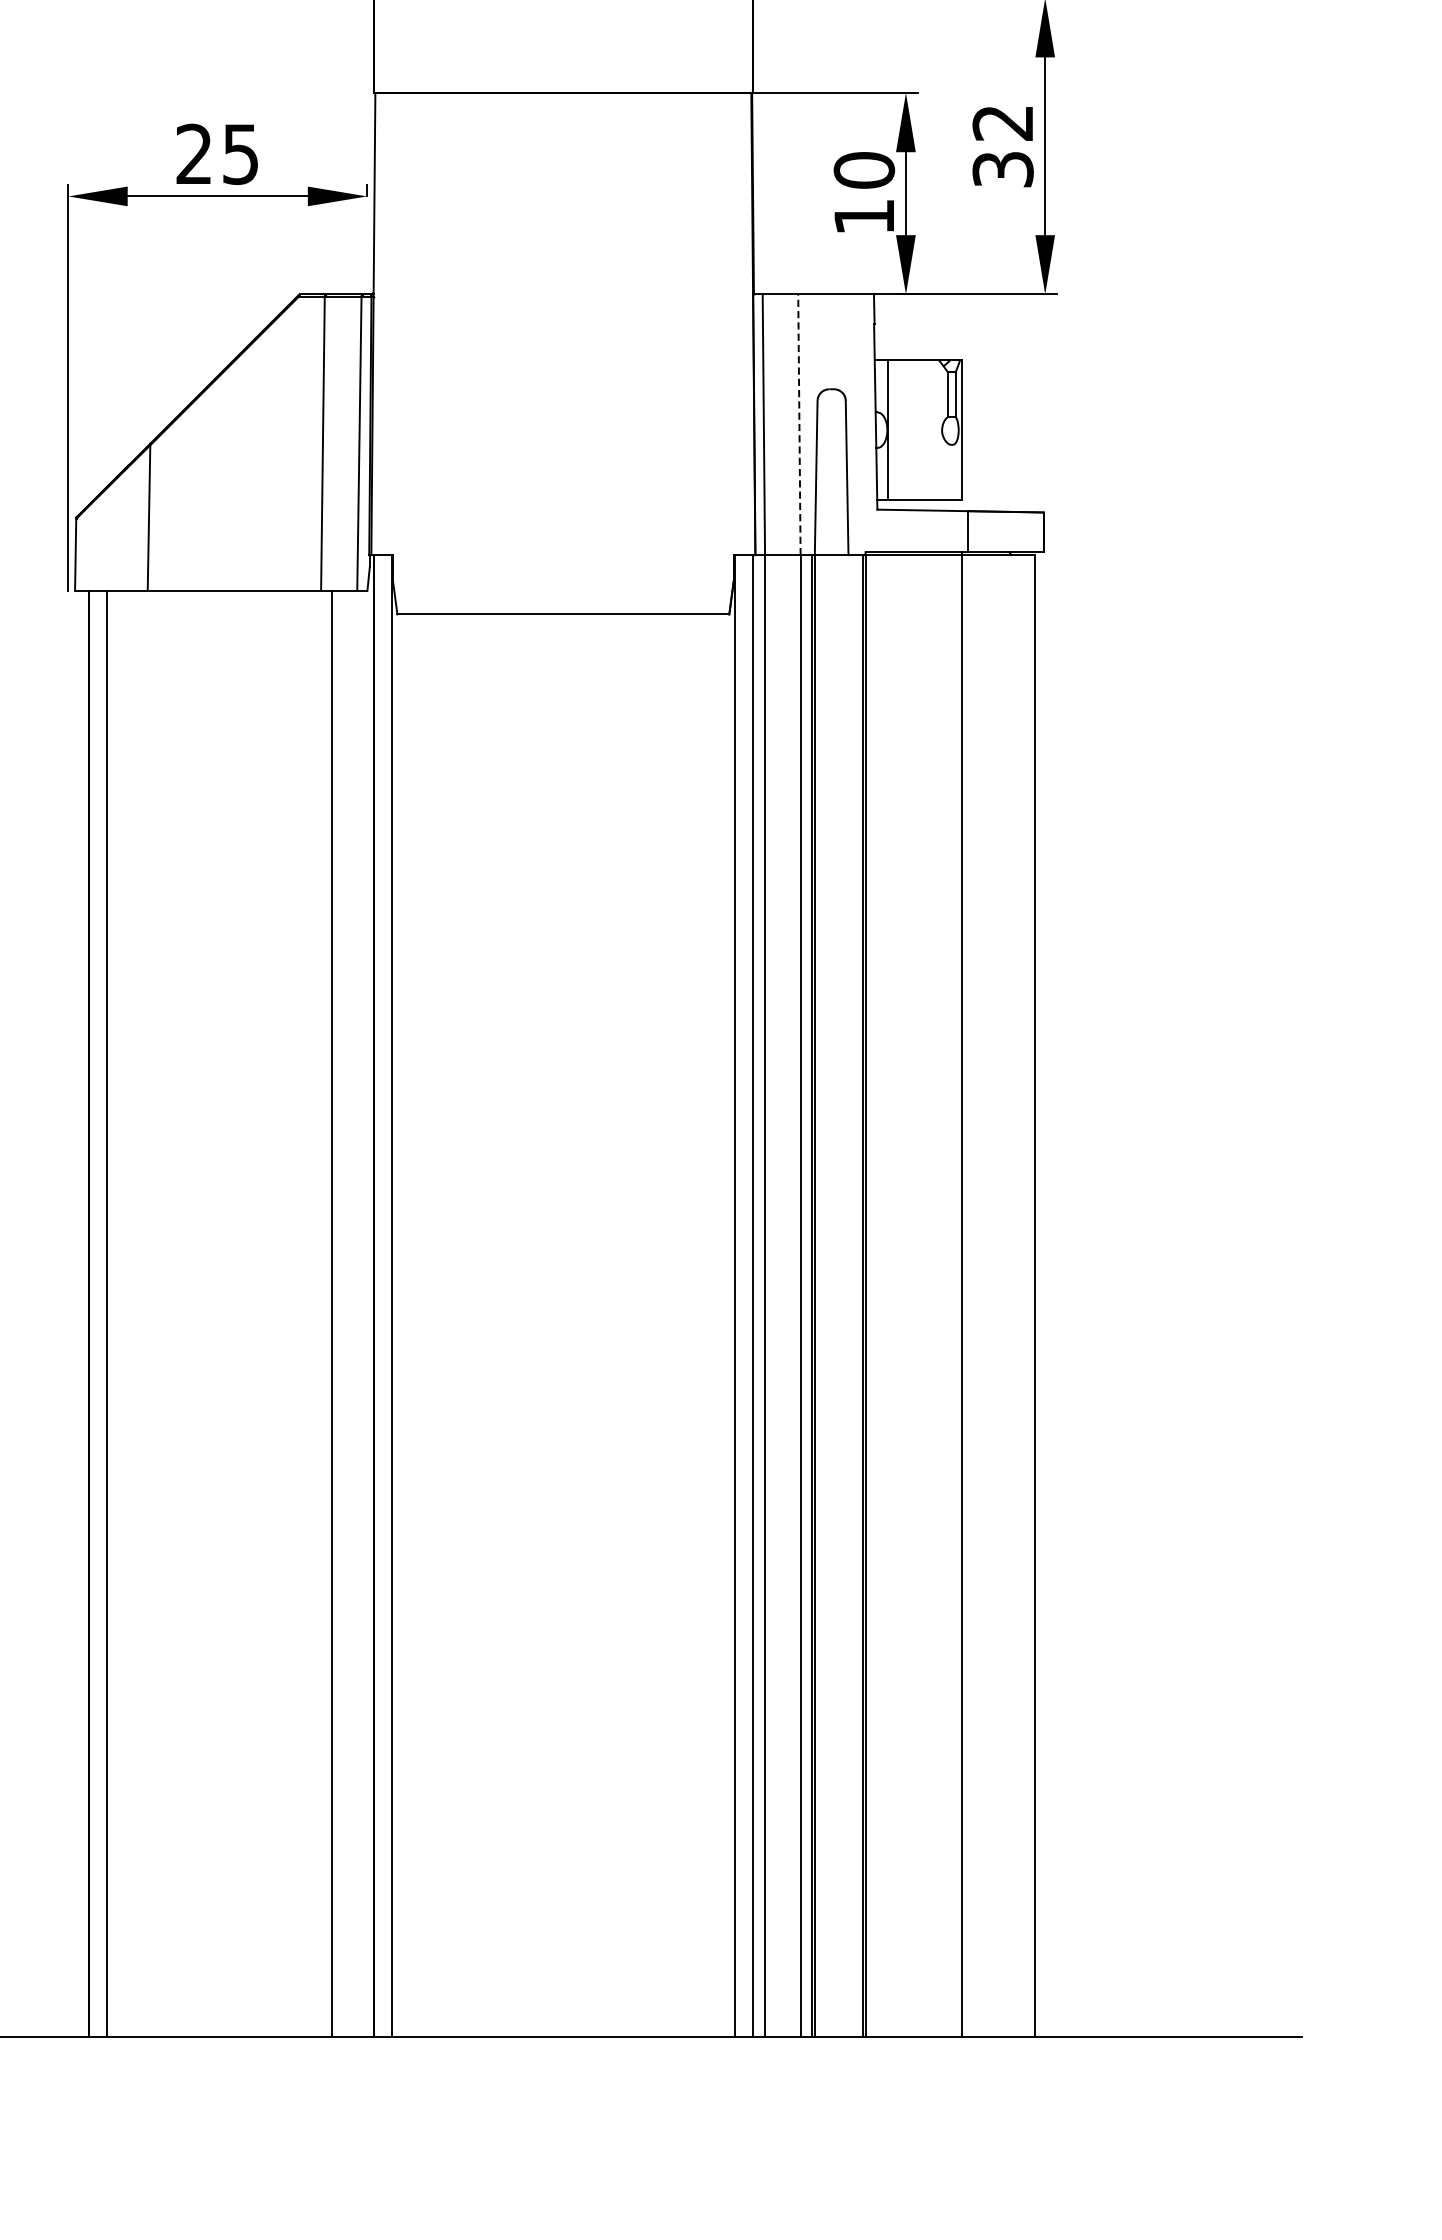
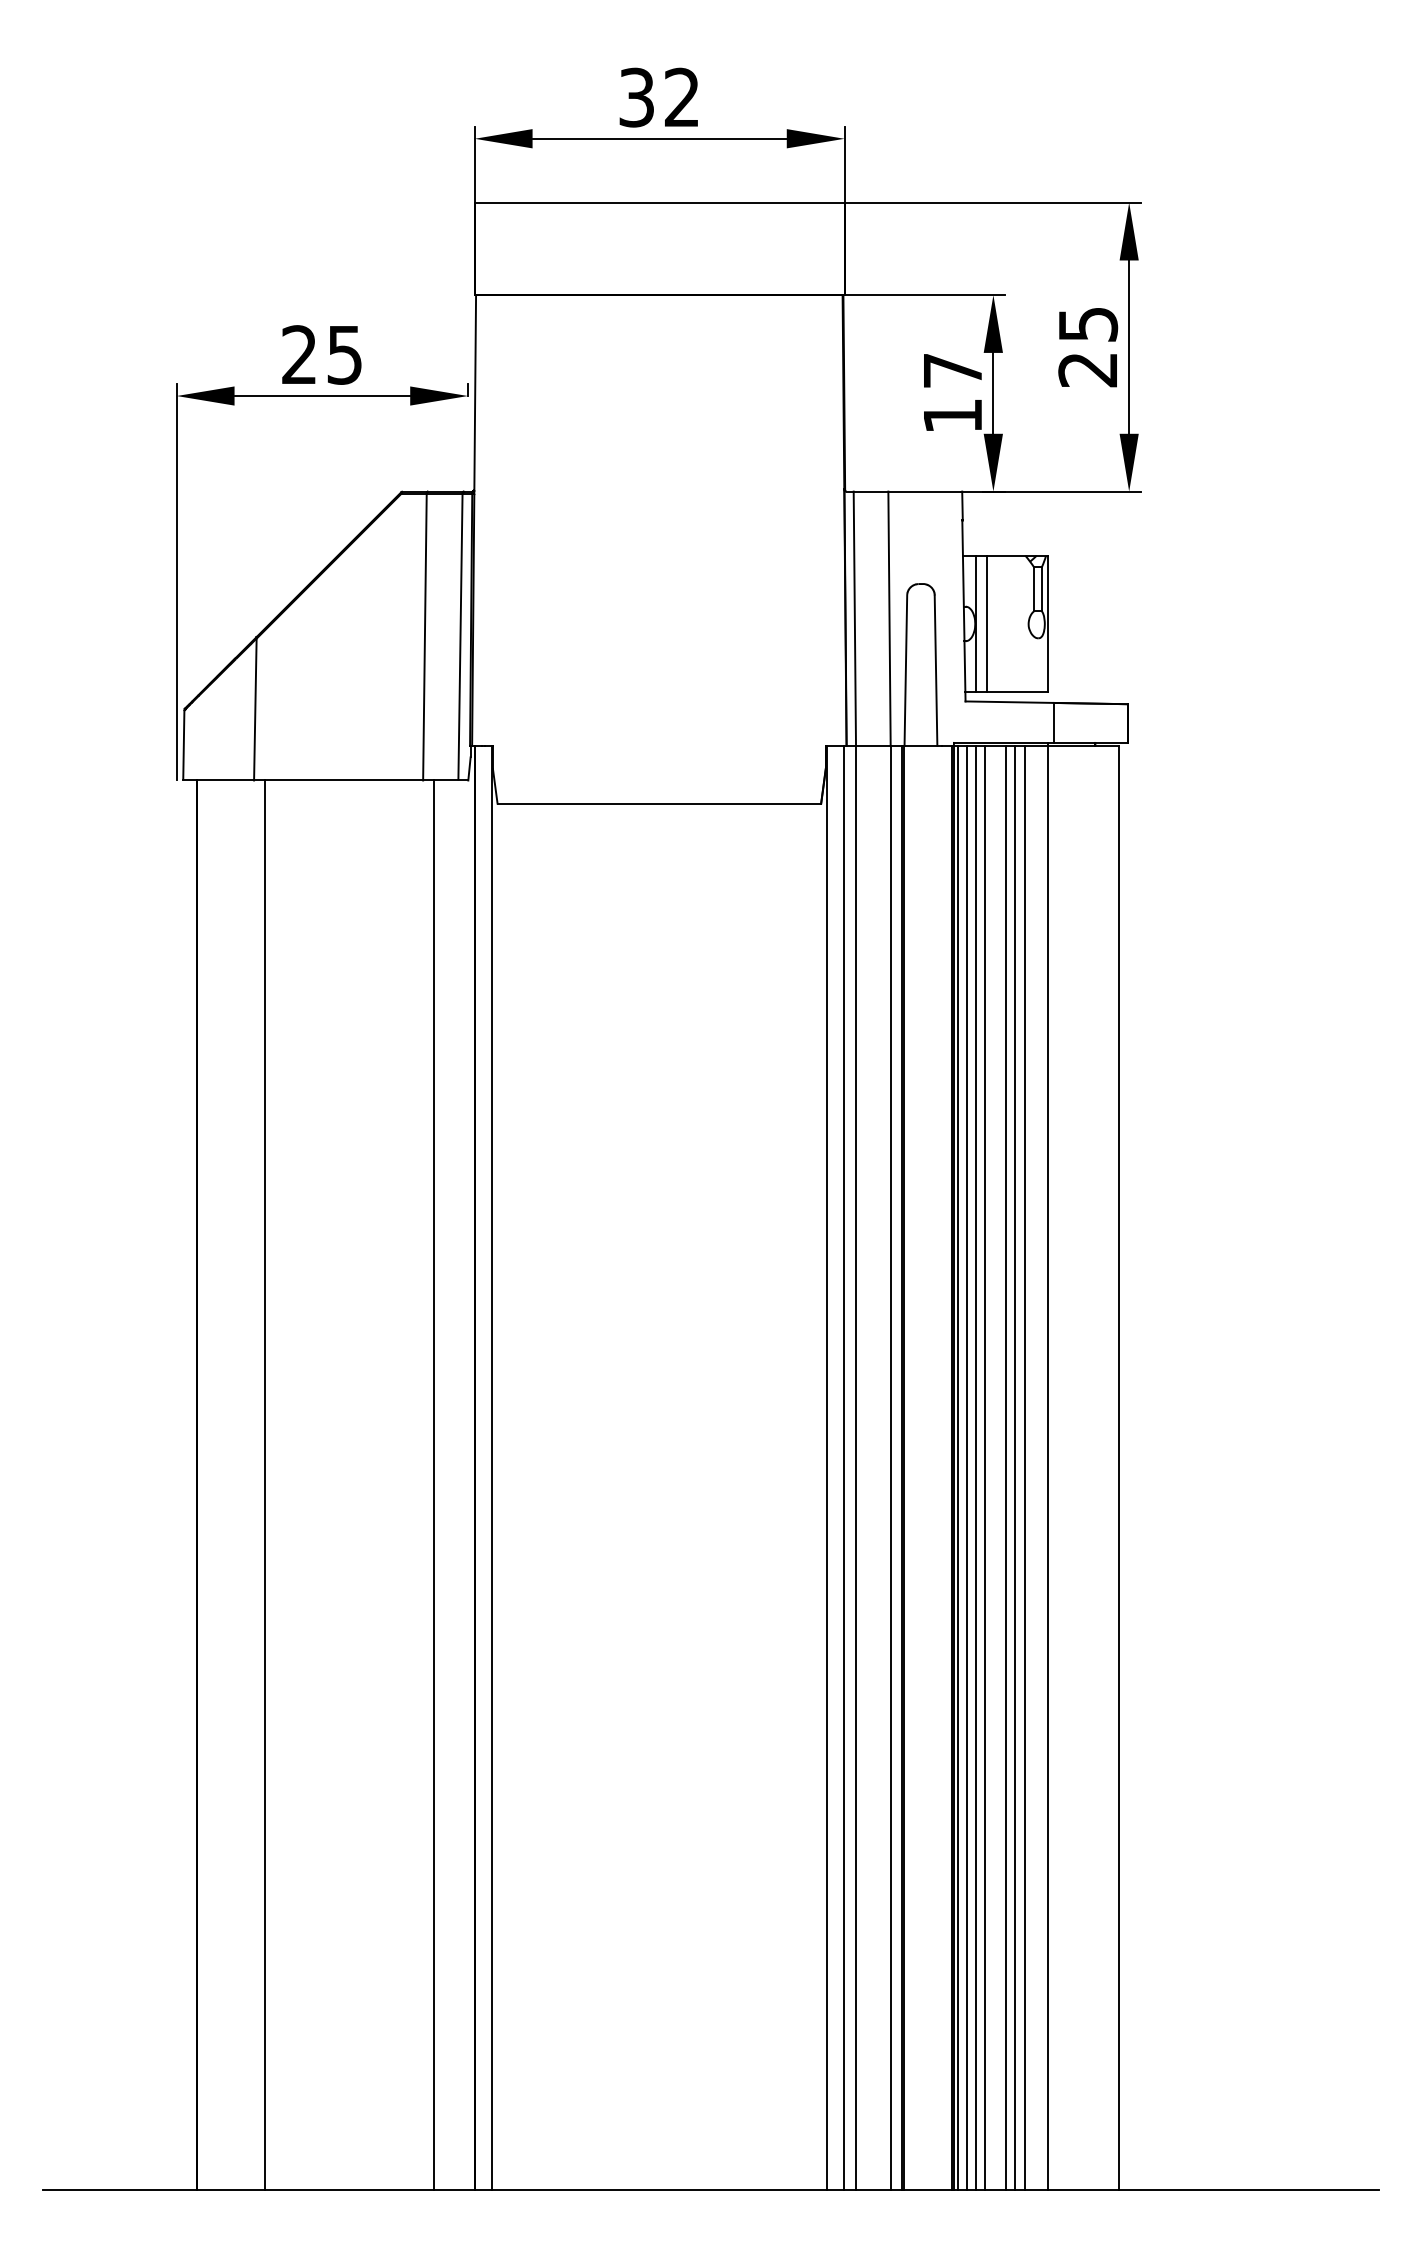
text: (1003, 146) -> (1088, 347), 32 -> 25
text: (864, 170) -> (952, 370), 10 -> 17
line: (799, 424) -> (889, 618), dashed -> solid
line: (898, 429) -> (986, 623), added
line: (869, 1295) -> (957, 1467), added
line: (878, 1295) -> (966, 1467), added
line: (888, 1295) -> (976, 1467), added
line: (897, 1295) -> (985, 1467), added
line: (919, 1295) -> (1006, 1467), added
line: (928, 1295) -> (1015, 1467), added
line: (937, 1295) -> (1024, 1467), added
line: (107, 1313) -> (264, 1485), moved

